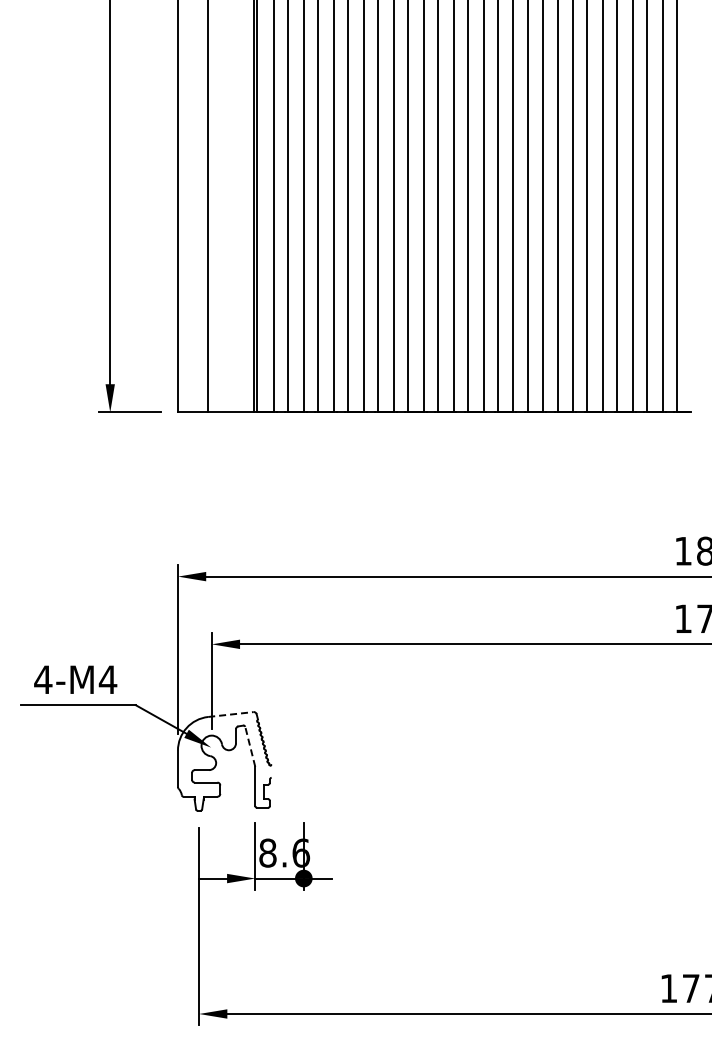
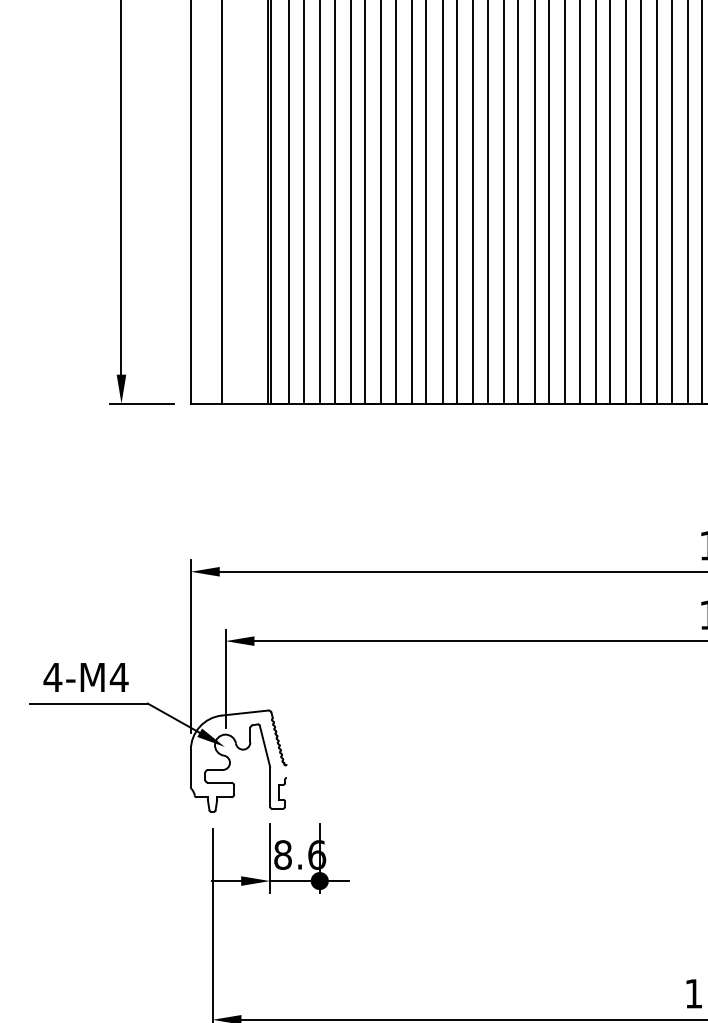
line: (230, 714) -> (244, 713), dashed -> solid
line: (250, 746) -> (265, 745), dashed -> solid

